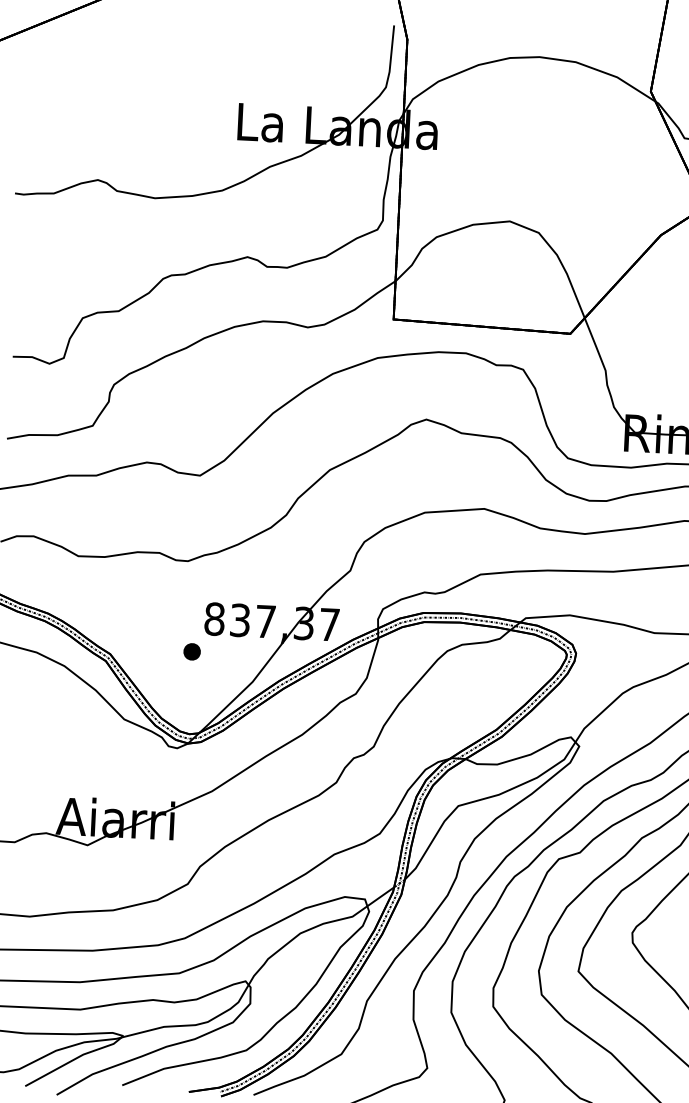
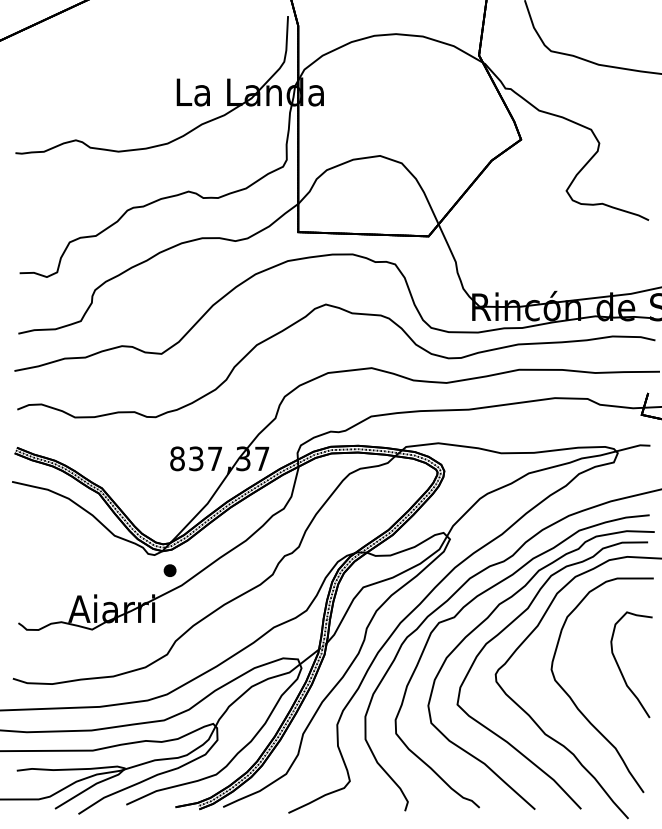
part: (191, 651) -> (169, 570), moved

